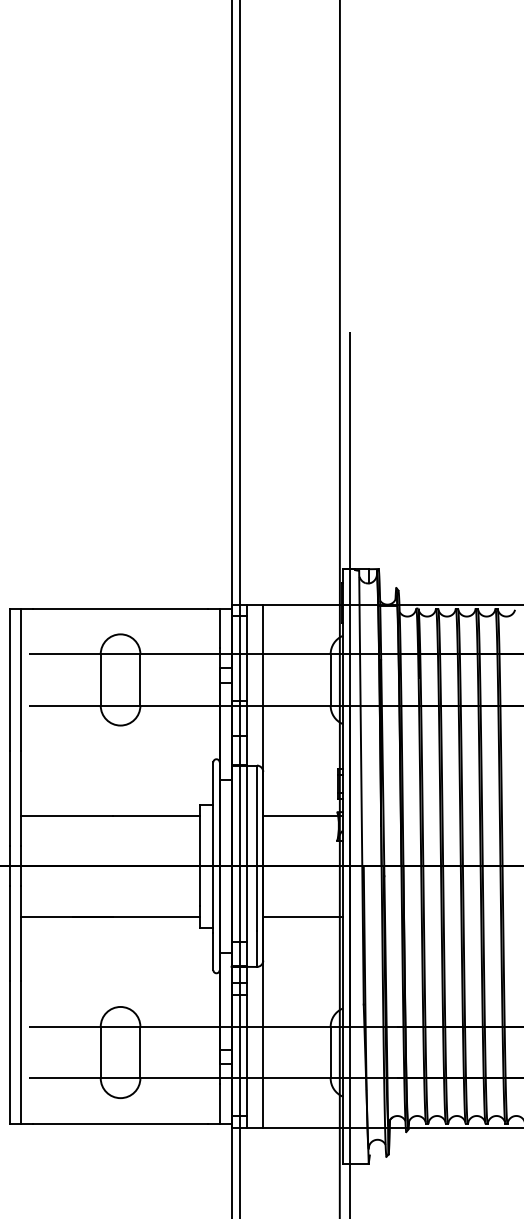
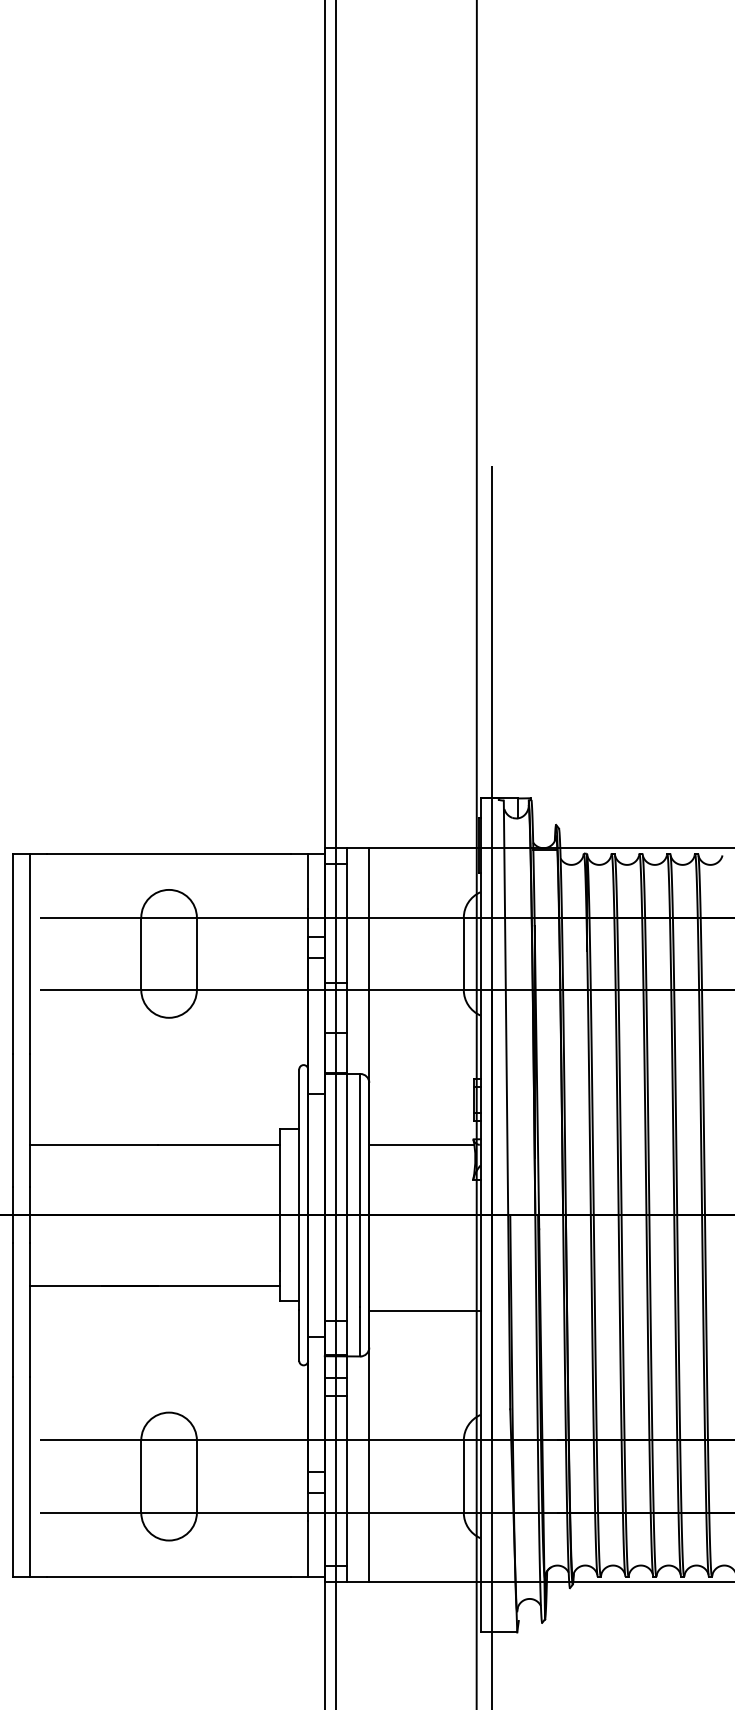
line: (302, 916) -> (424, 1310), moved

